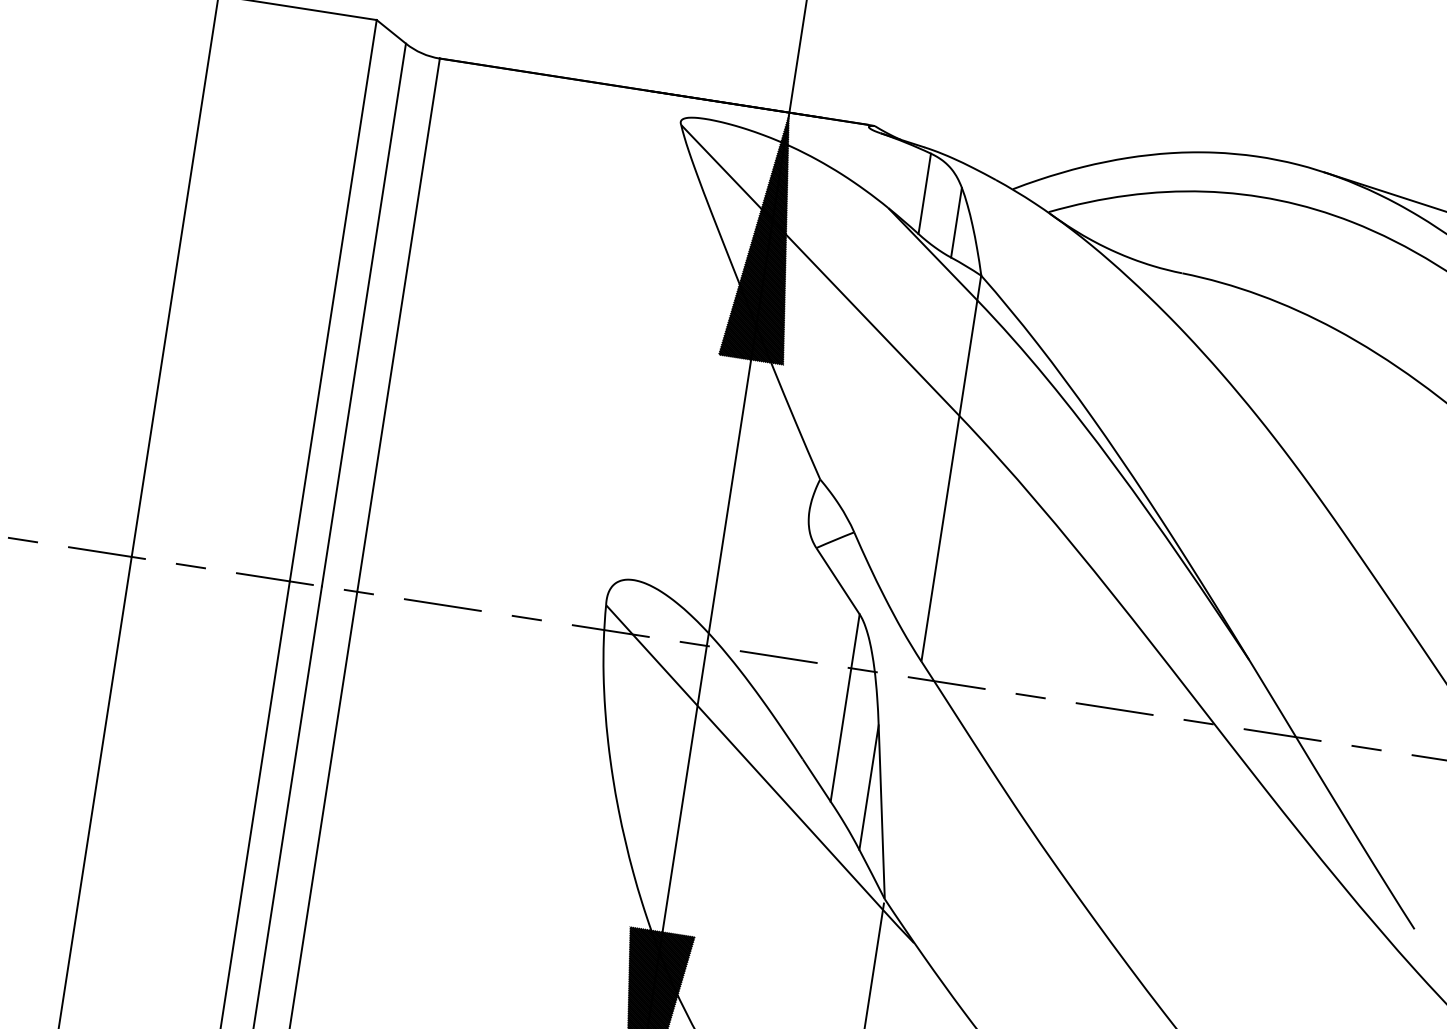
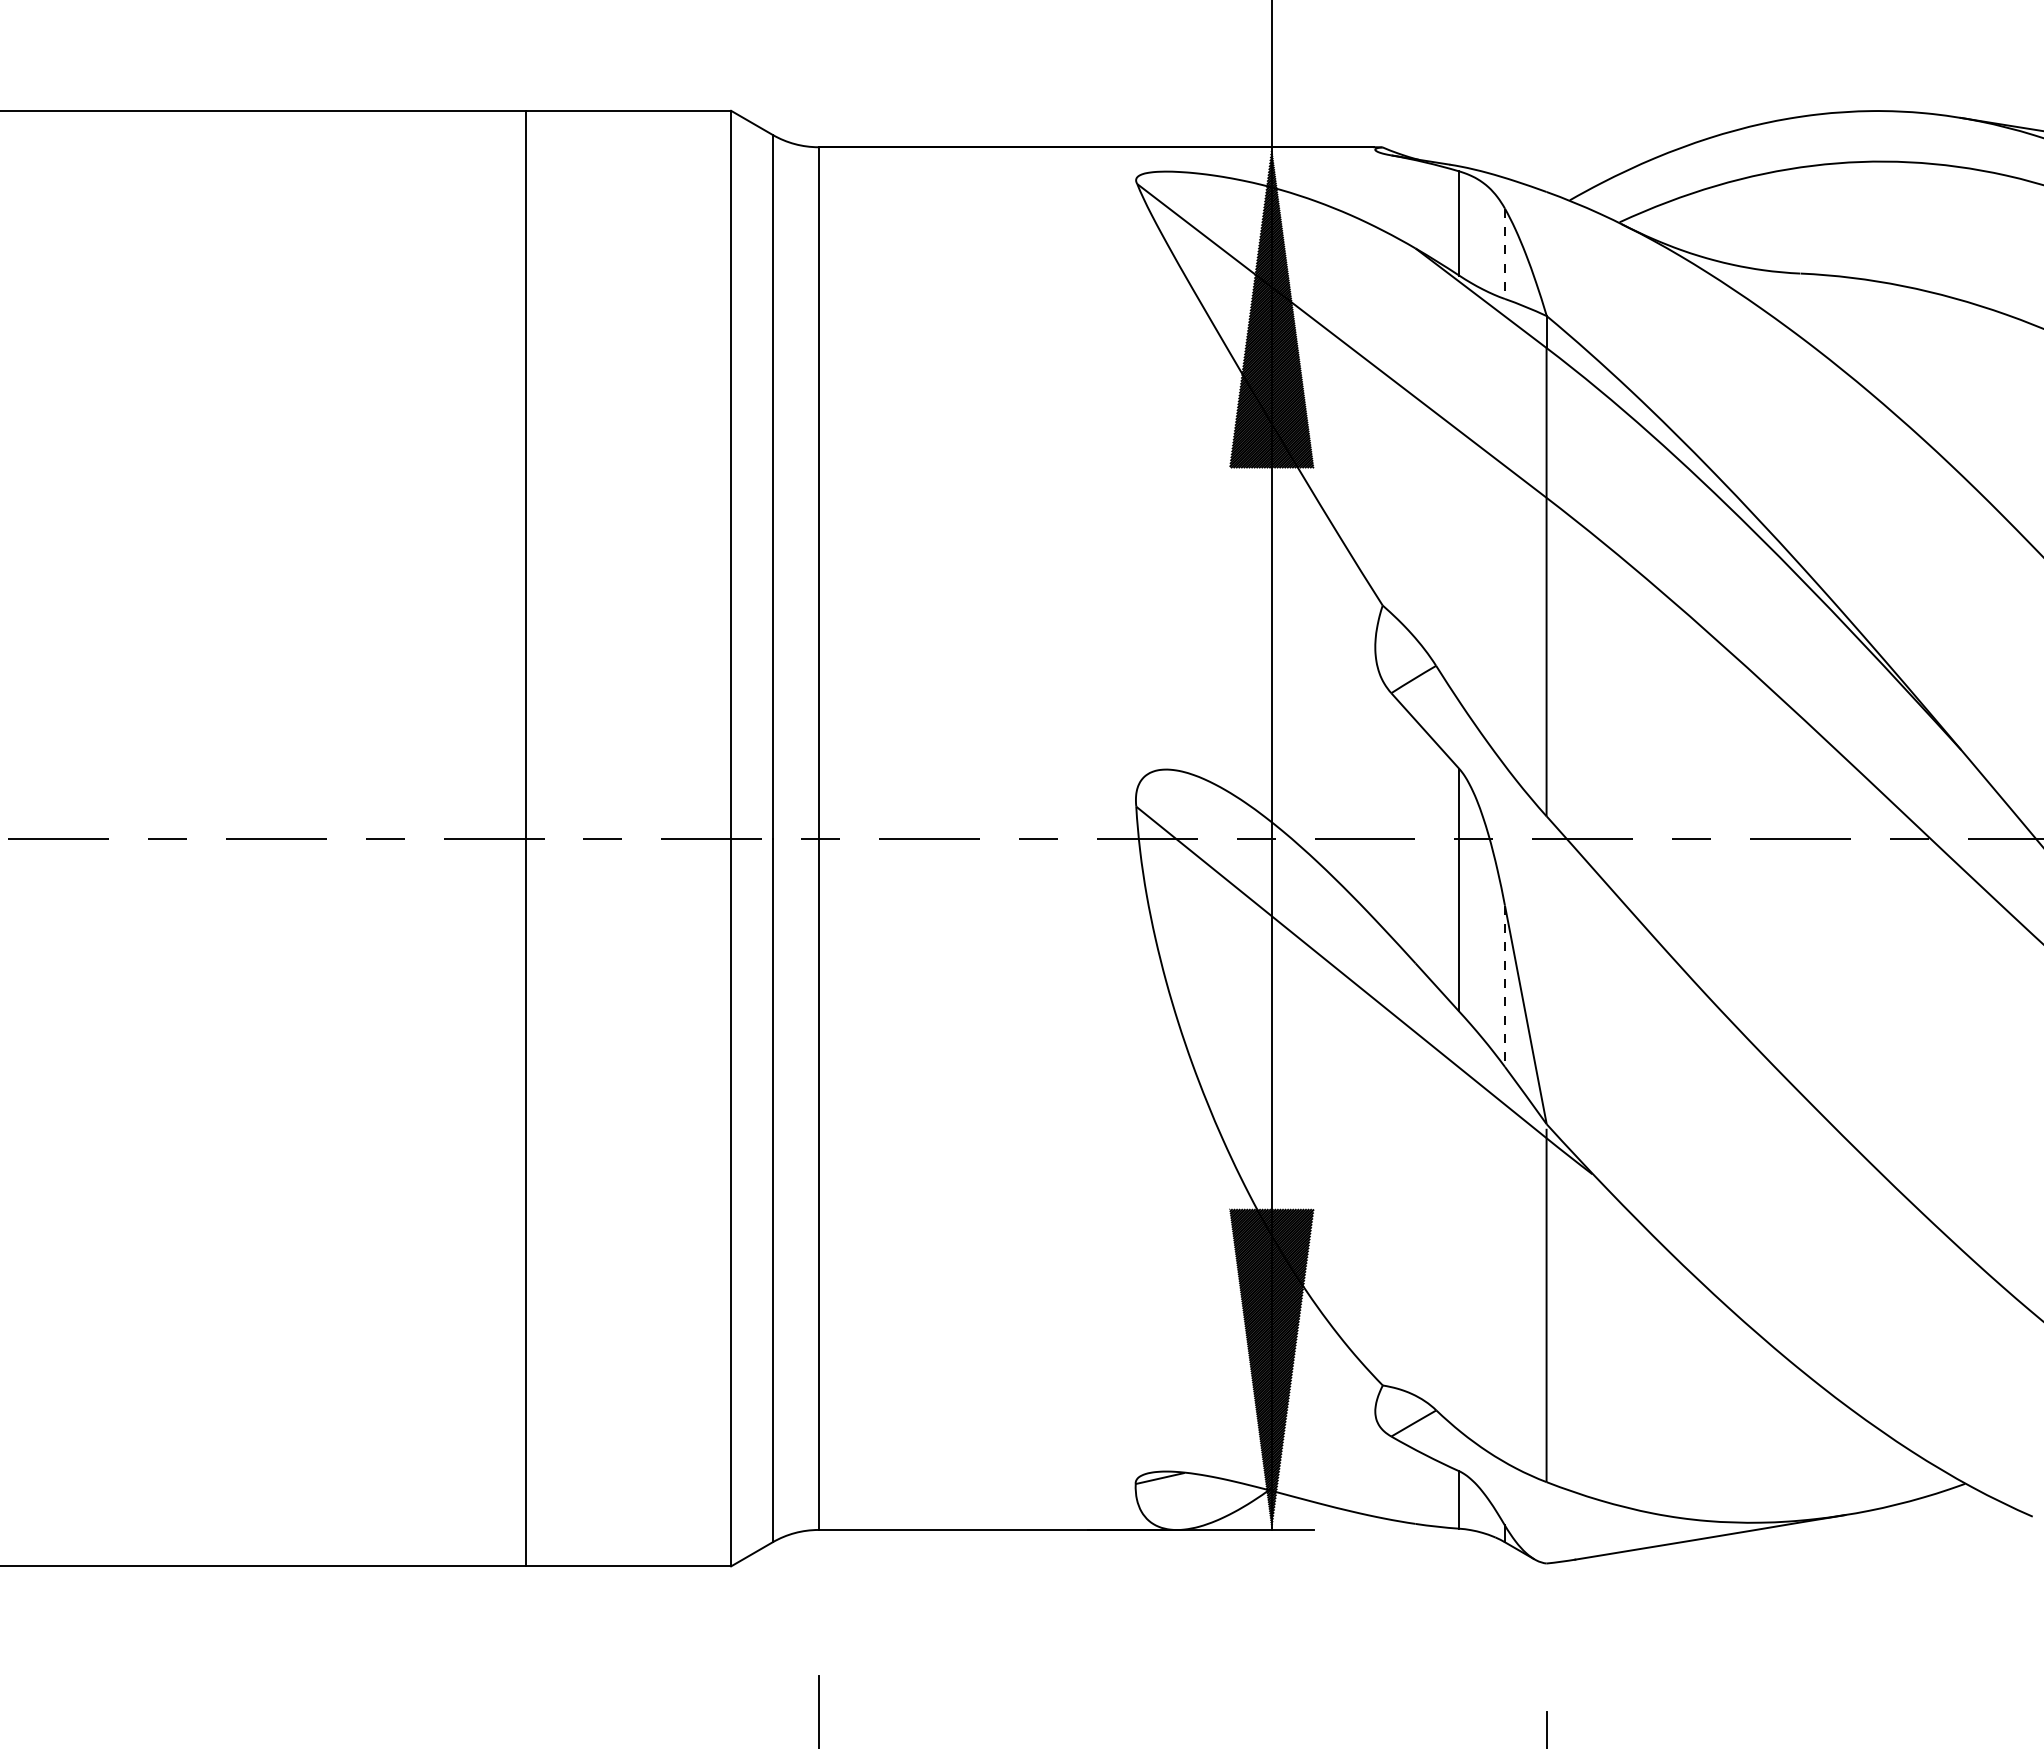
line: (956, 223) -> (1504, 254), solid -> dashed
line: (868, 787) -> (1504, 986), solid -> dashed

